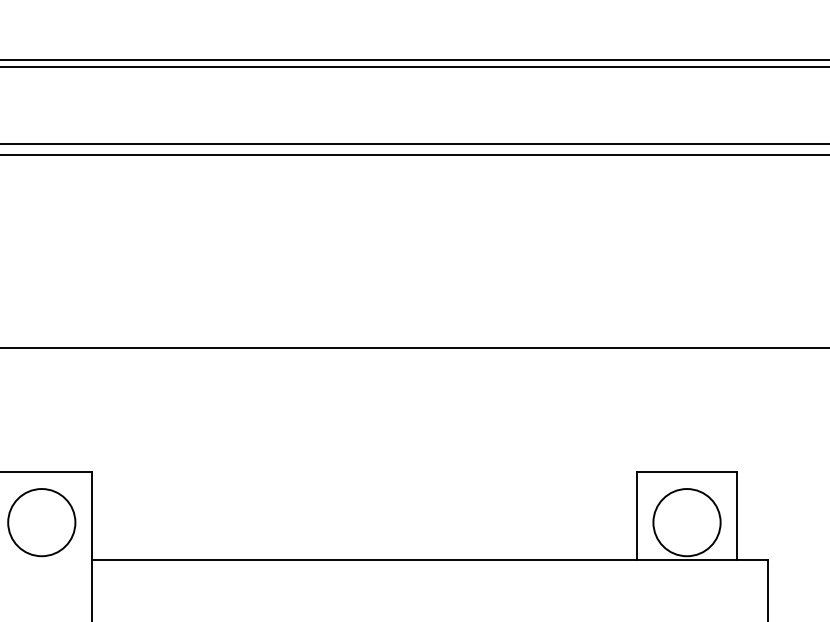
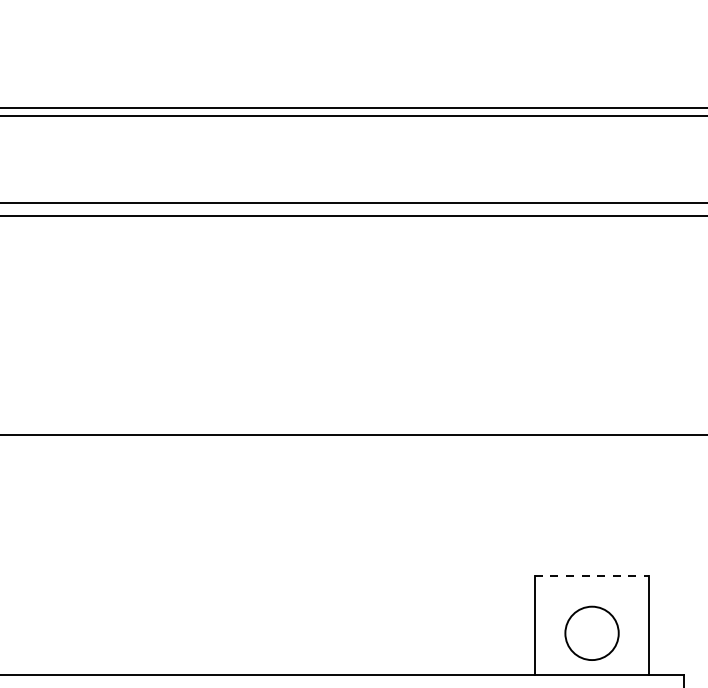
line: (687, 472) -> (592, 576), solid -> dashed
circle: (686, 522) -> (591, 633), size x0.7

